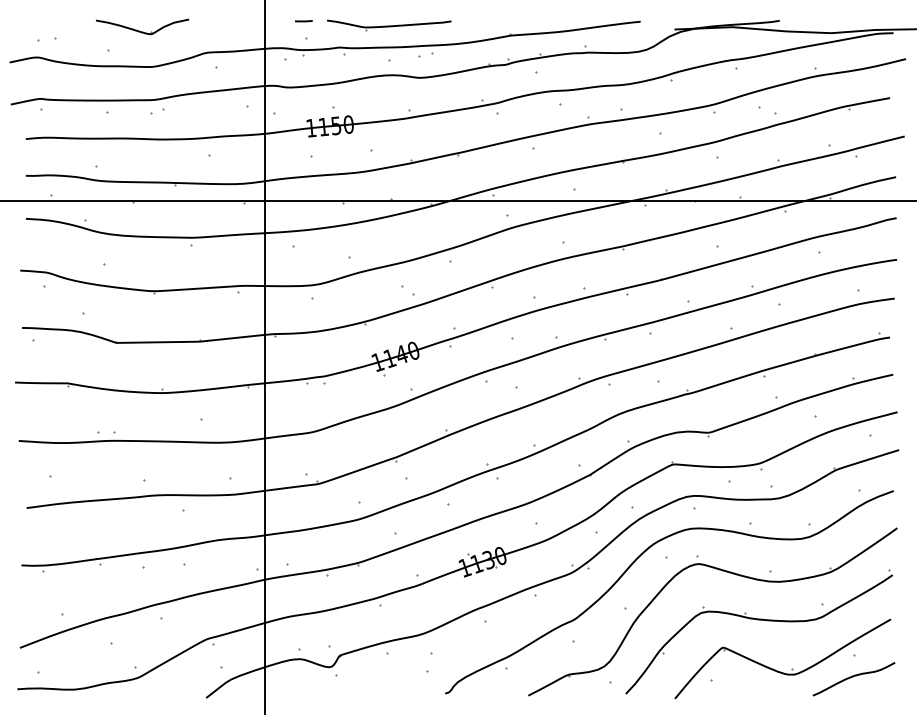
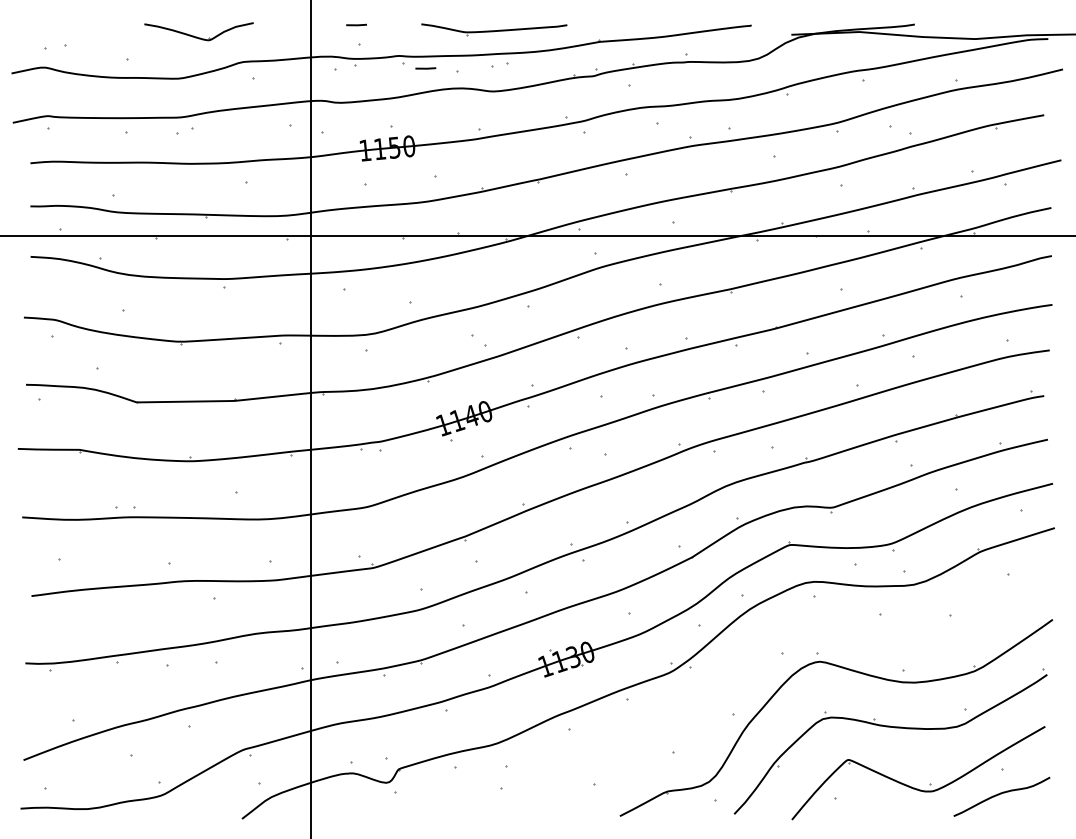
part: (389, 25) -> (494, 30), moved
part: (142, 26) -> (199, 31), moved
line: (362, 58) -> (425, 68), added
curve: (632, 565) -> (742, 663), removed

